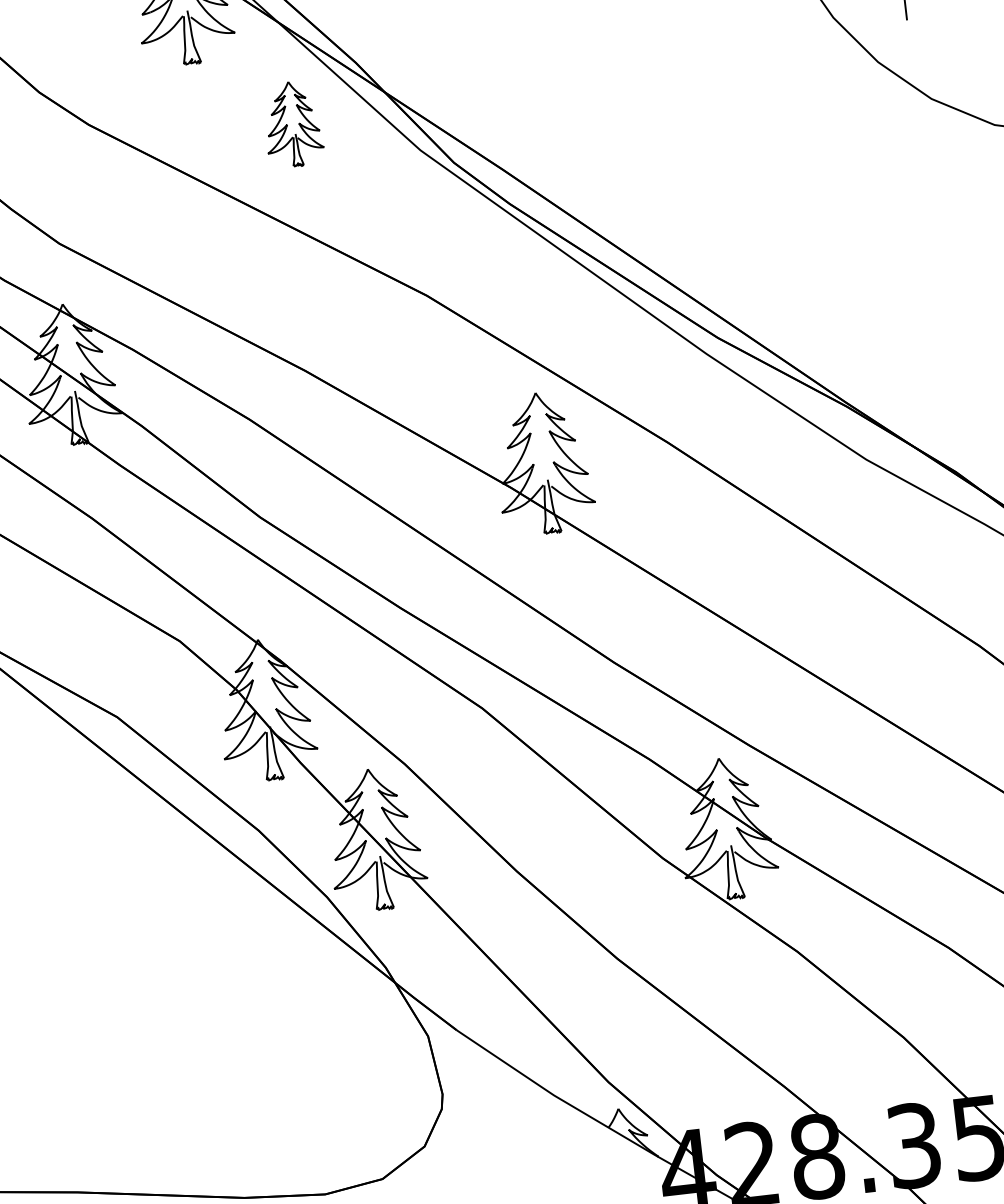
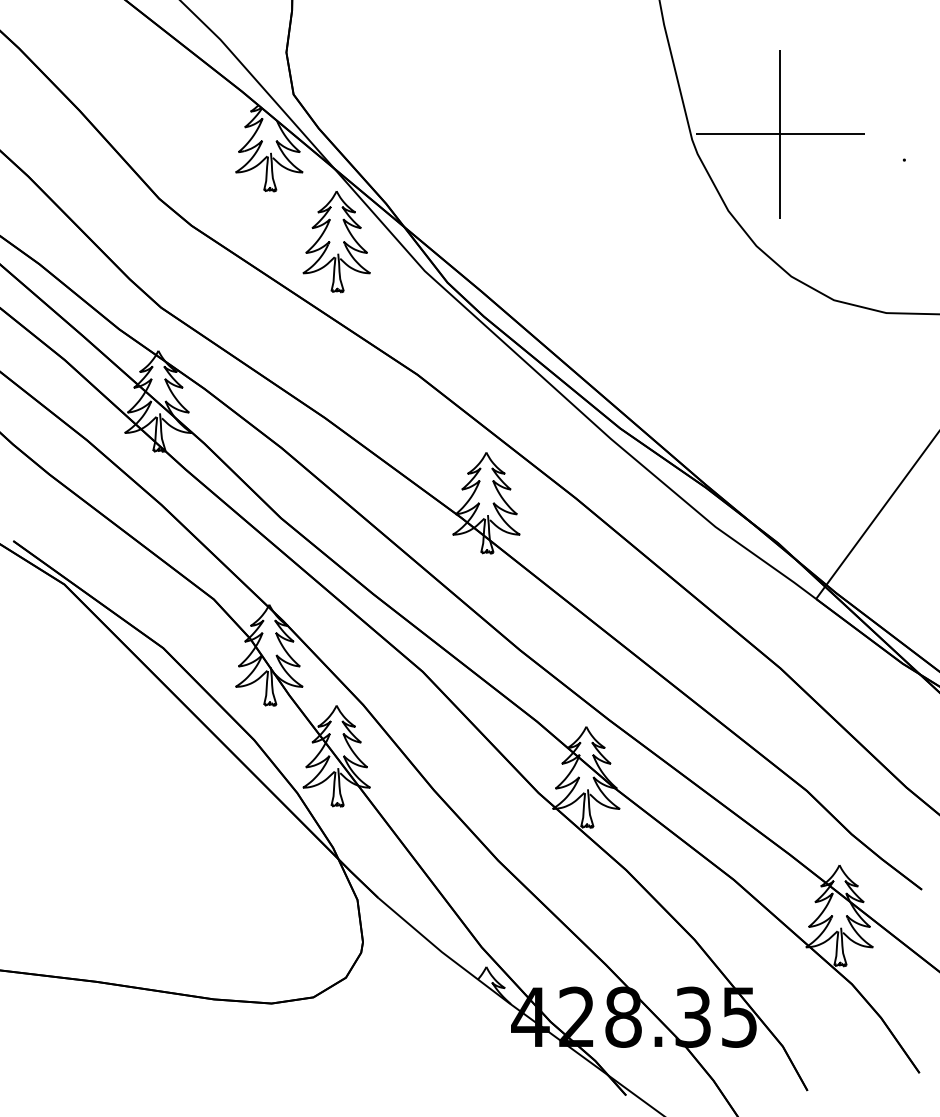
part: (293, 124) -> (336, 242), size x1.67

